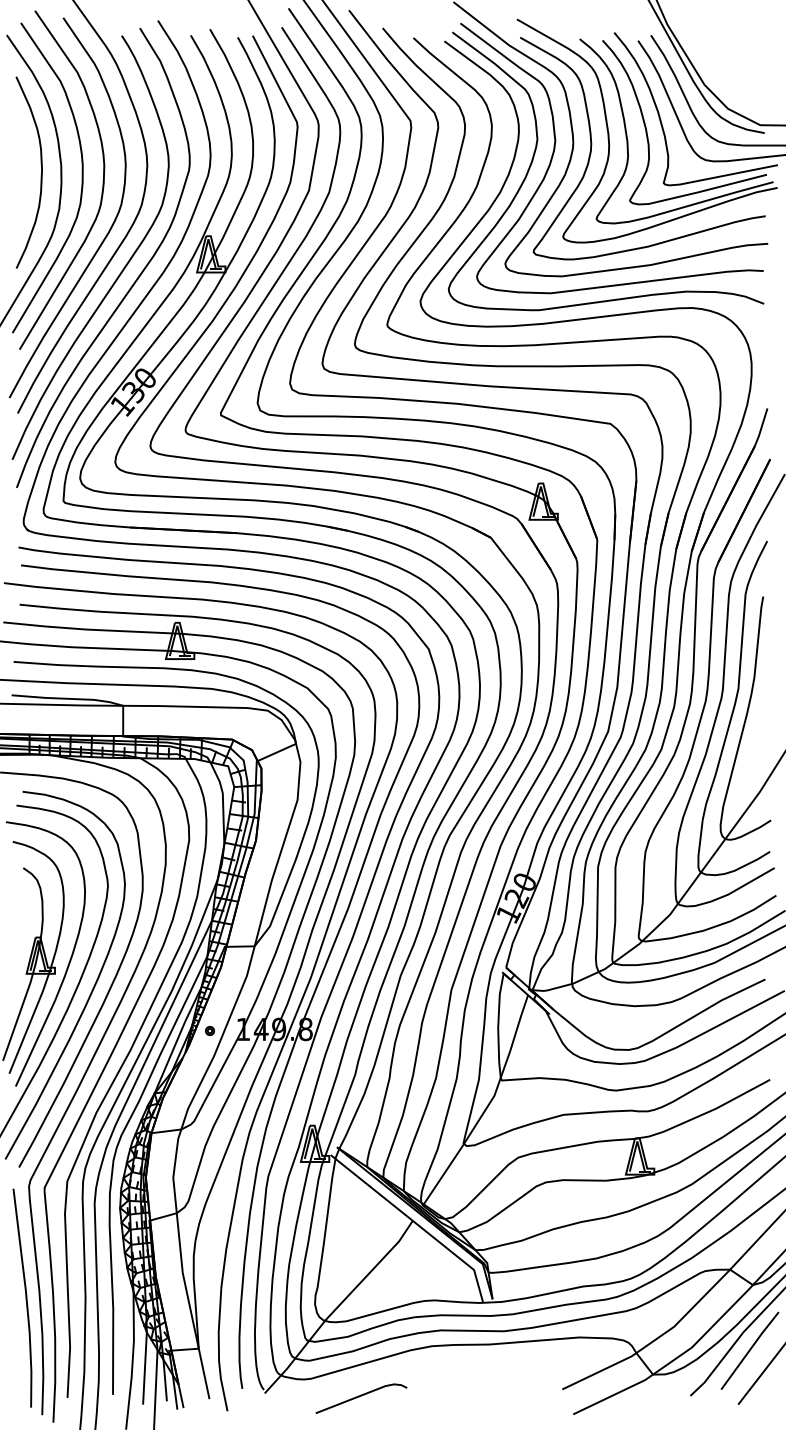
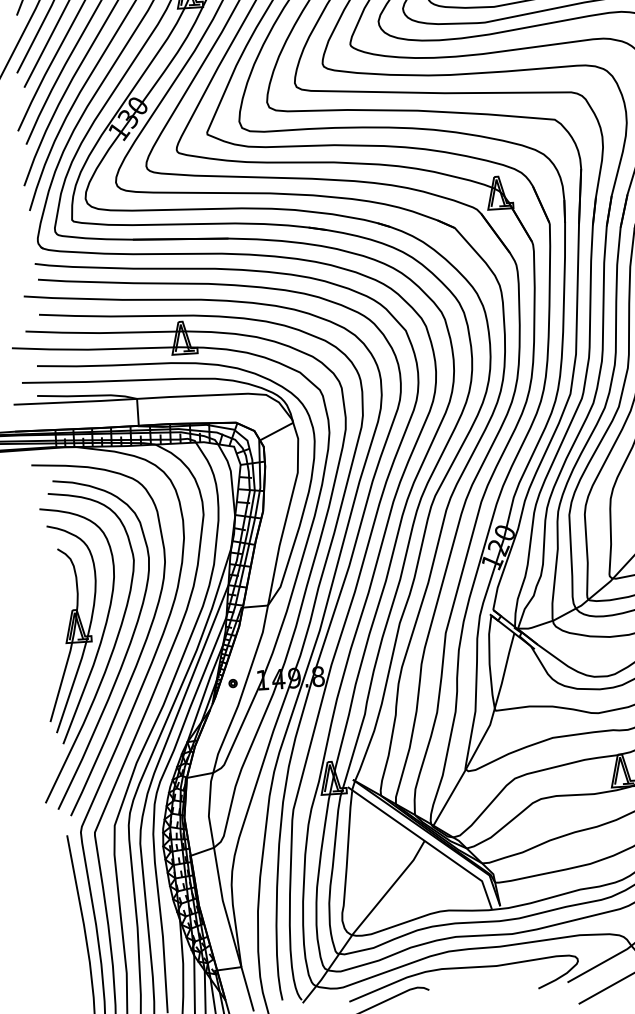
curve: (446, 1366) -> (463, 968), added

